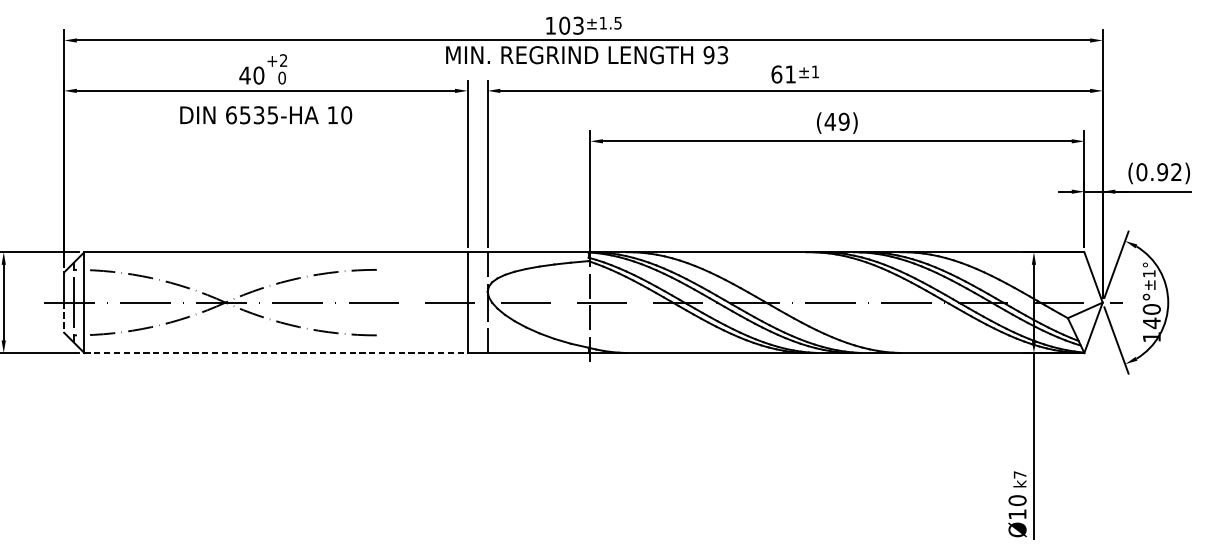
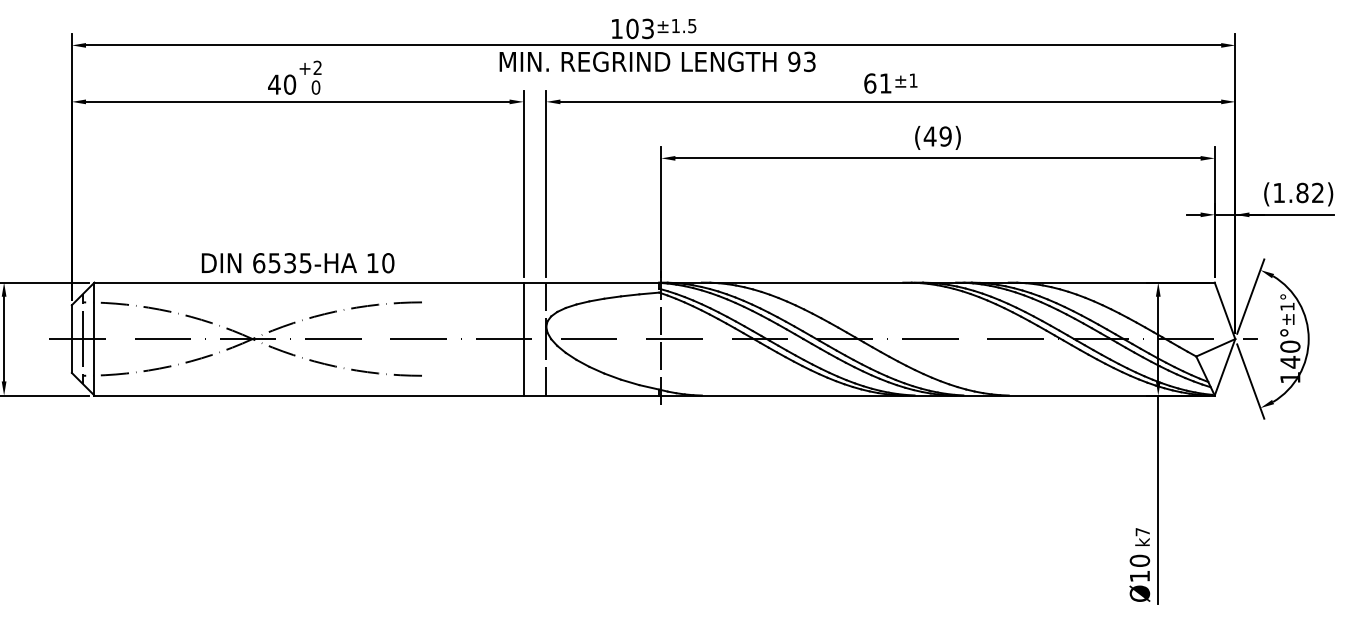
text: (265, 115) -> (297, 263), moved
text: (1151, 171) -> (1290, 192), (0.92) -> (1.82)
line: (63, 318) -> (71, 356), dashed -> solid
line: (276, 352) -> (309, 395), dashed -> solid

